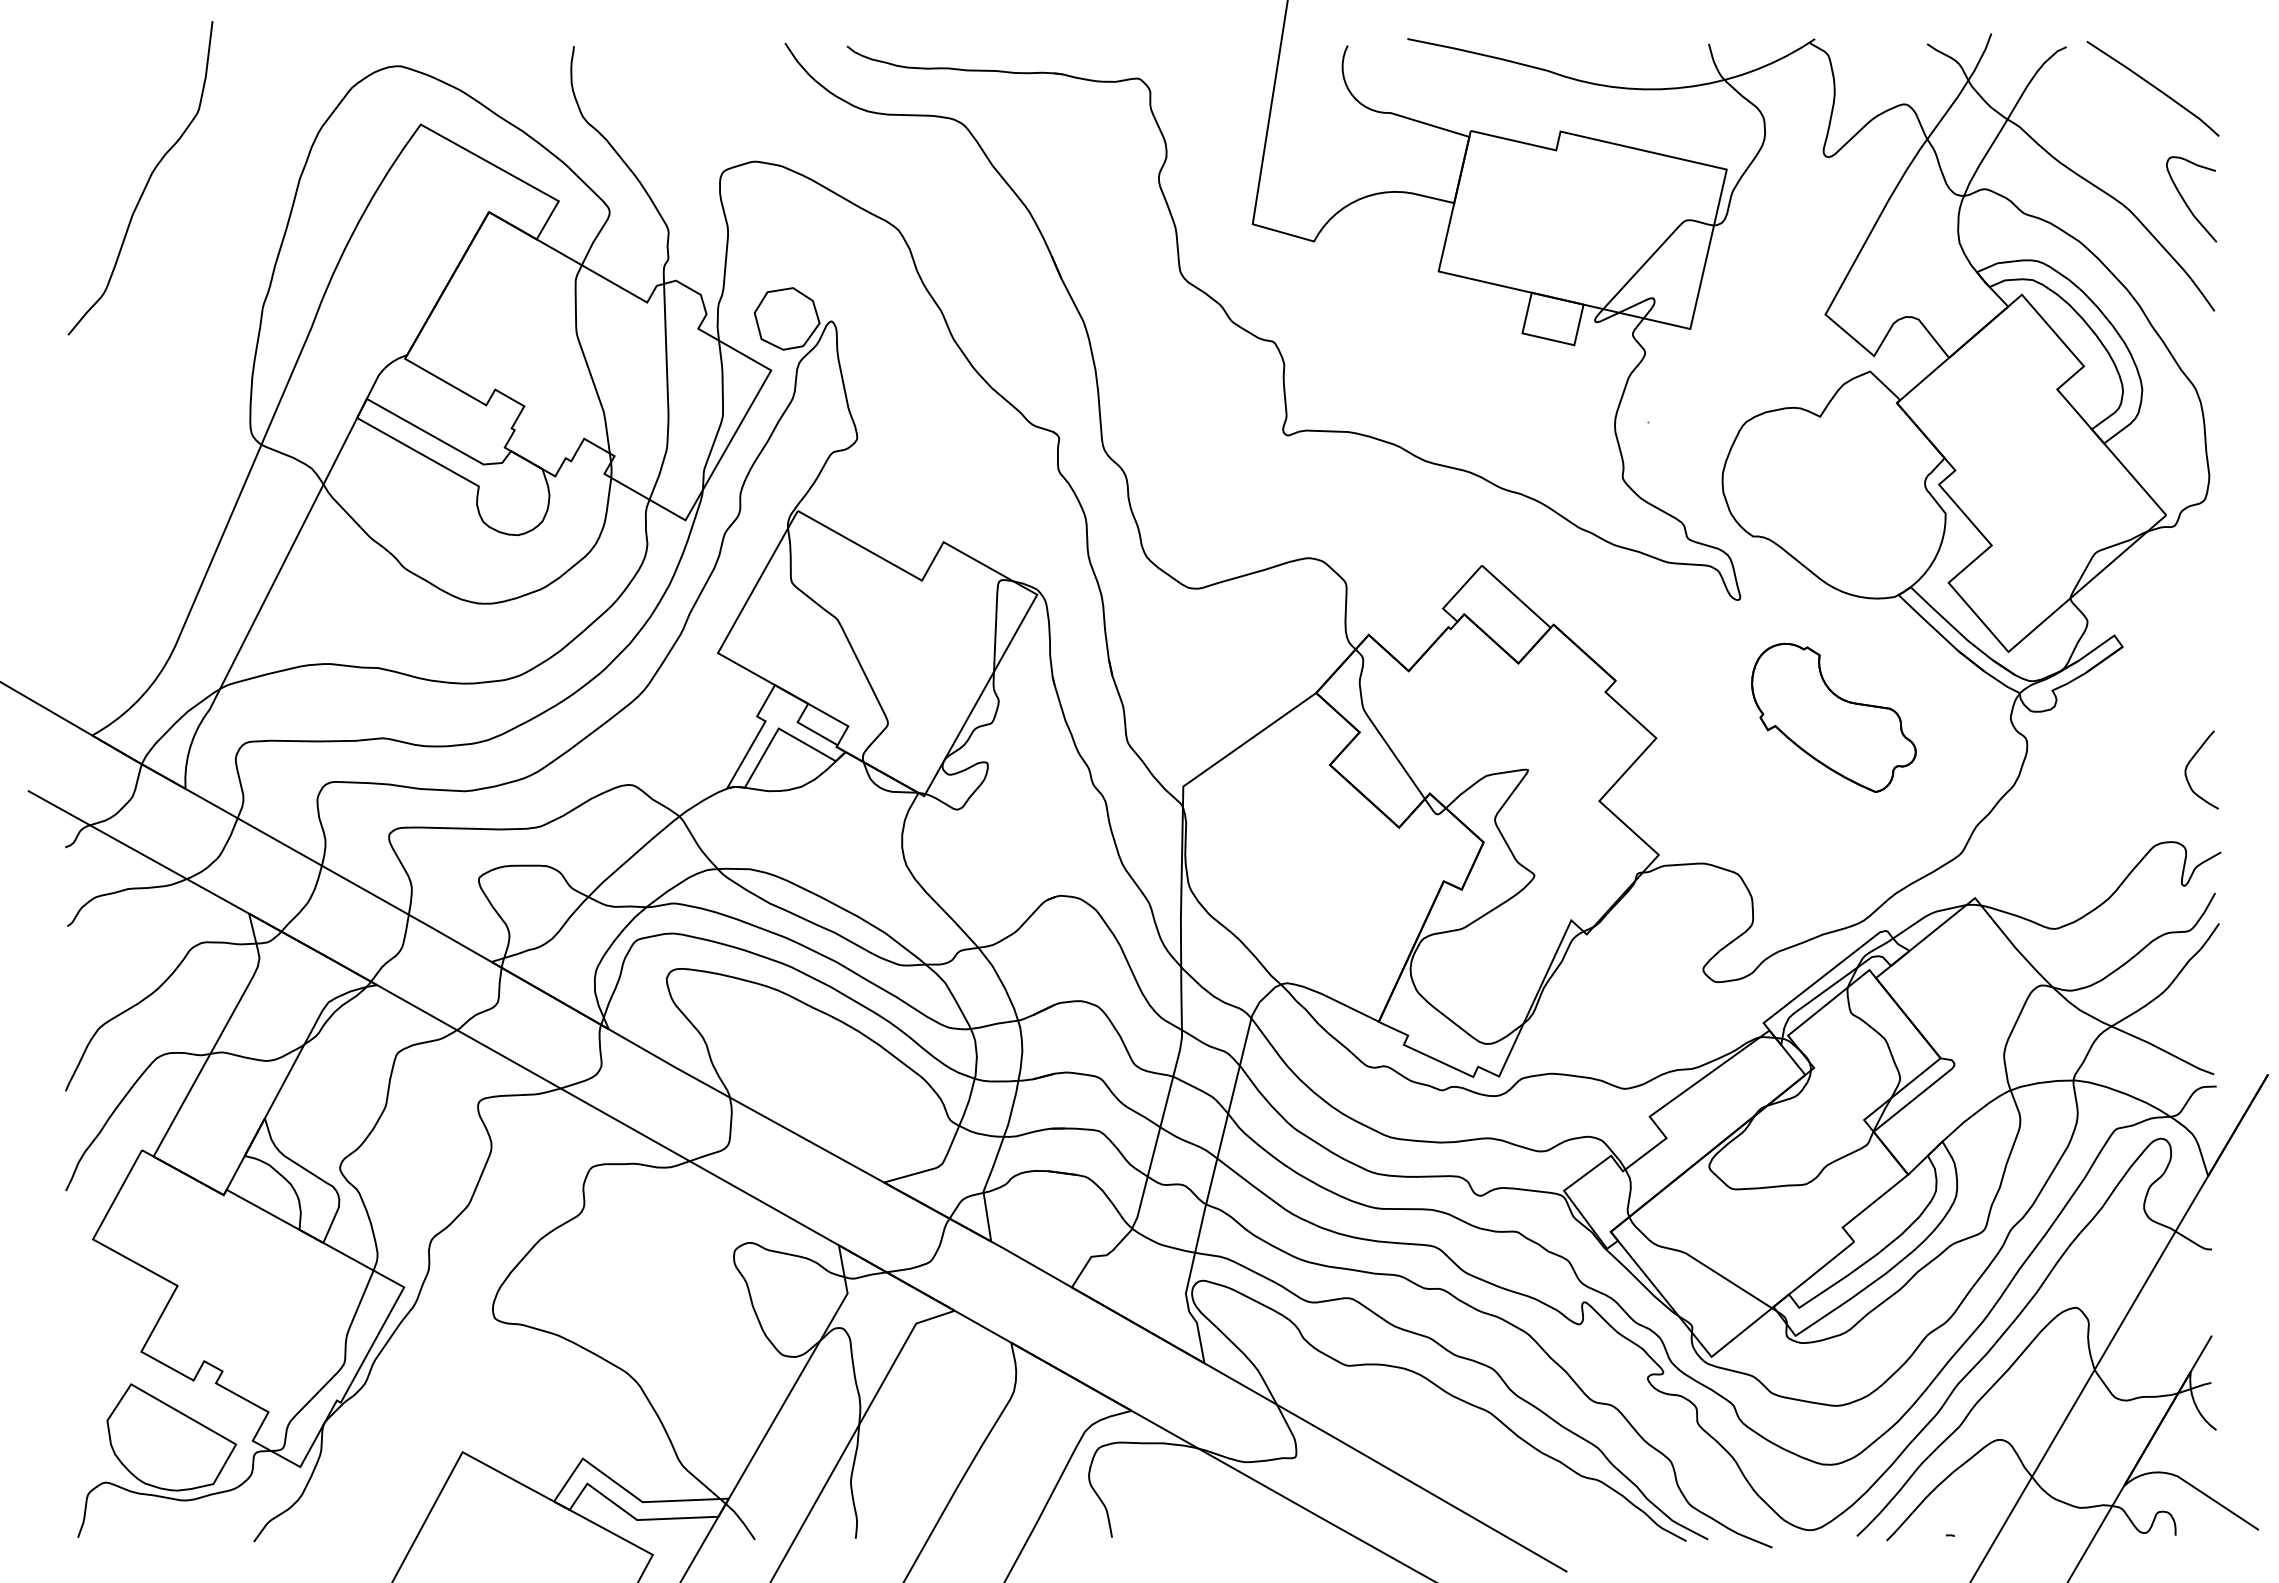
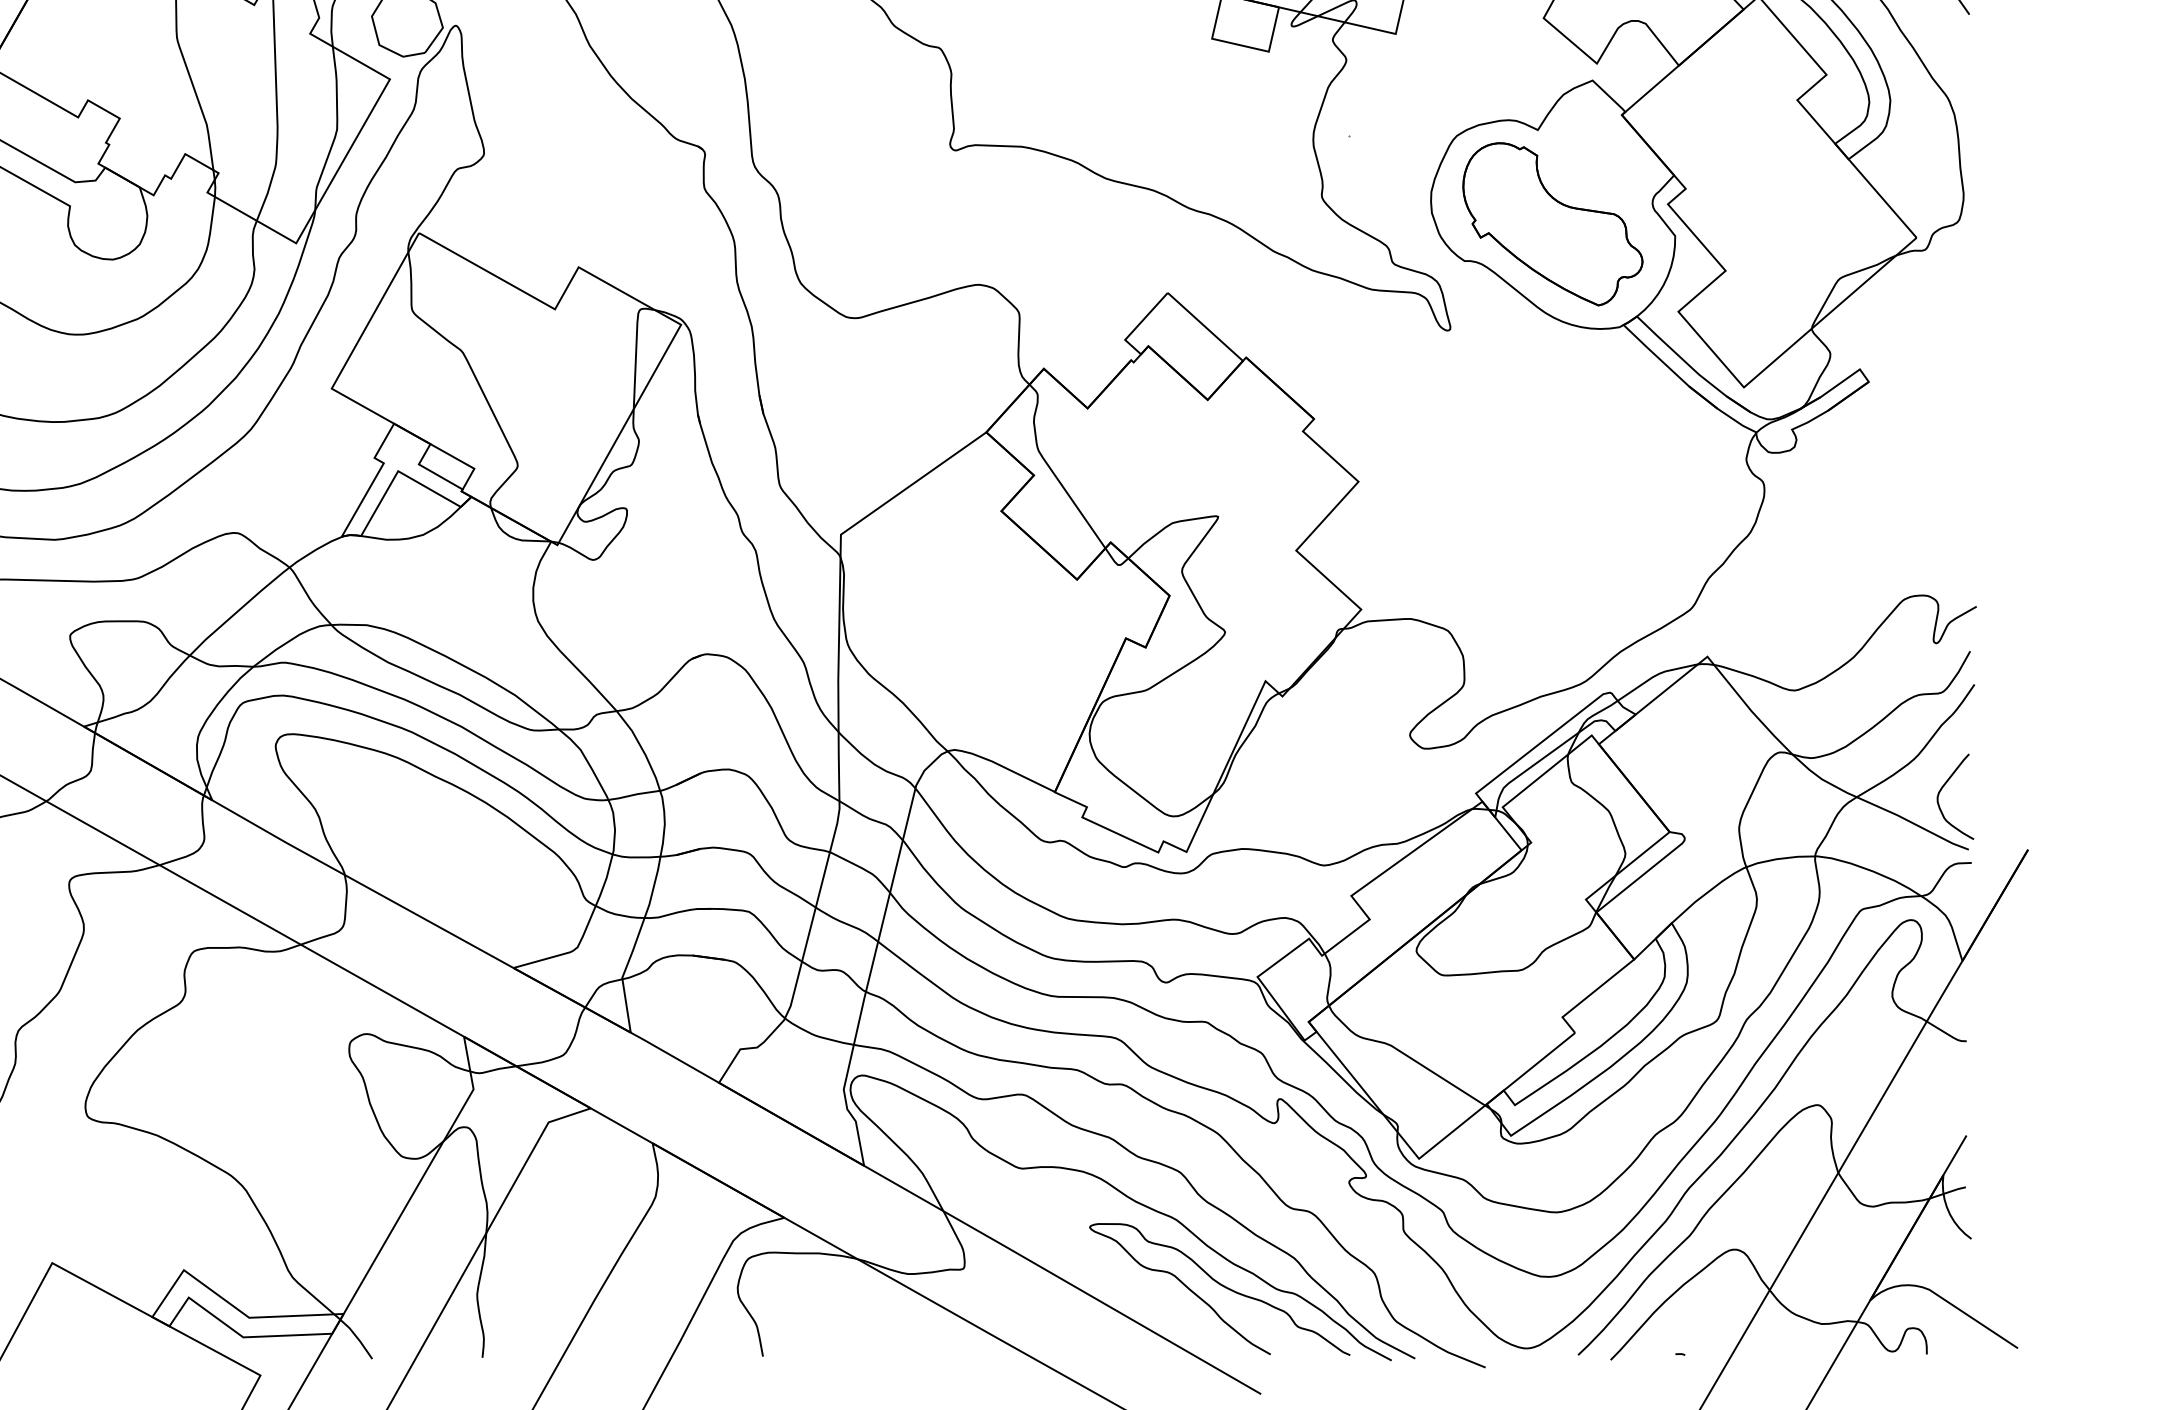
part: (1833, 717) -> (1552, 223), moved
curve: (2190, 762) -> (1943, 788), moved
curve: (1531, 1473) -> (1221, 1286), added

